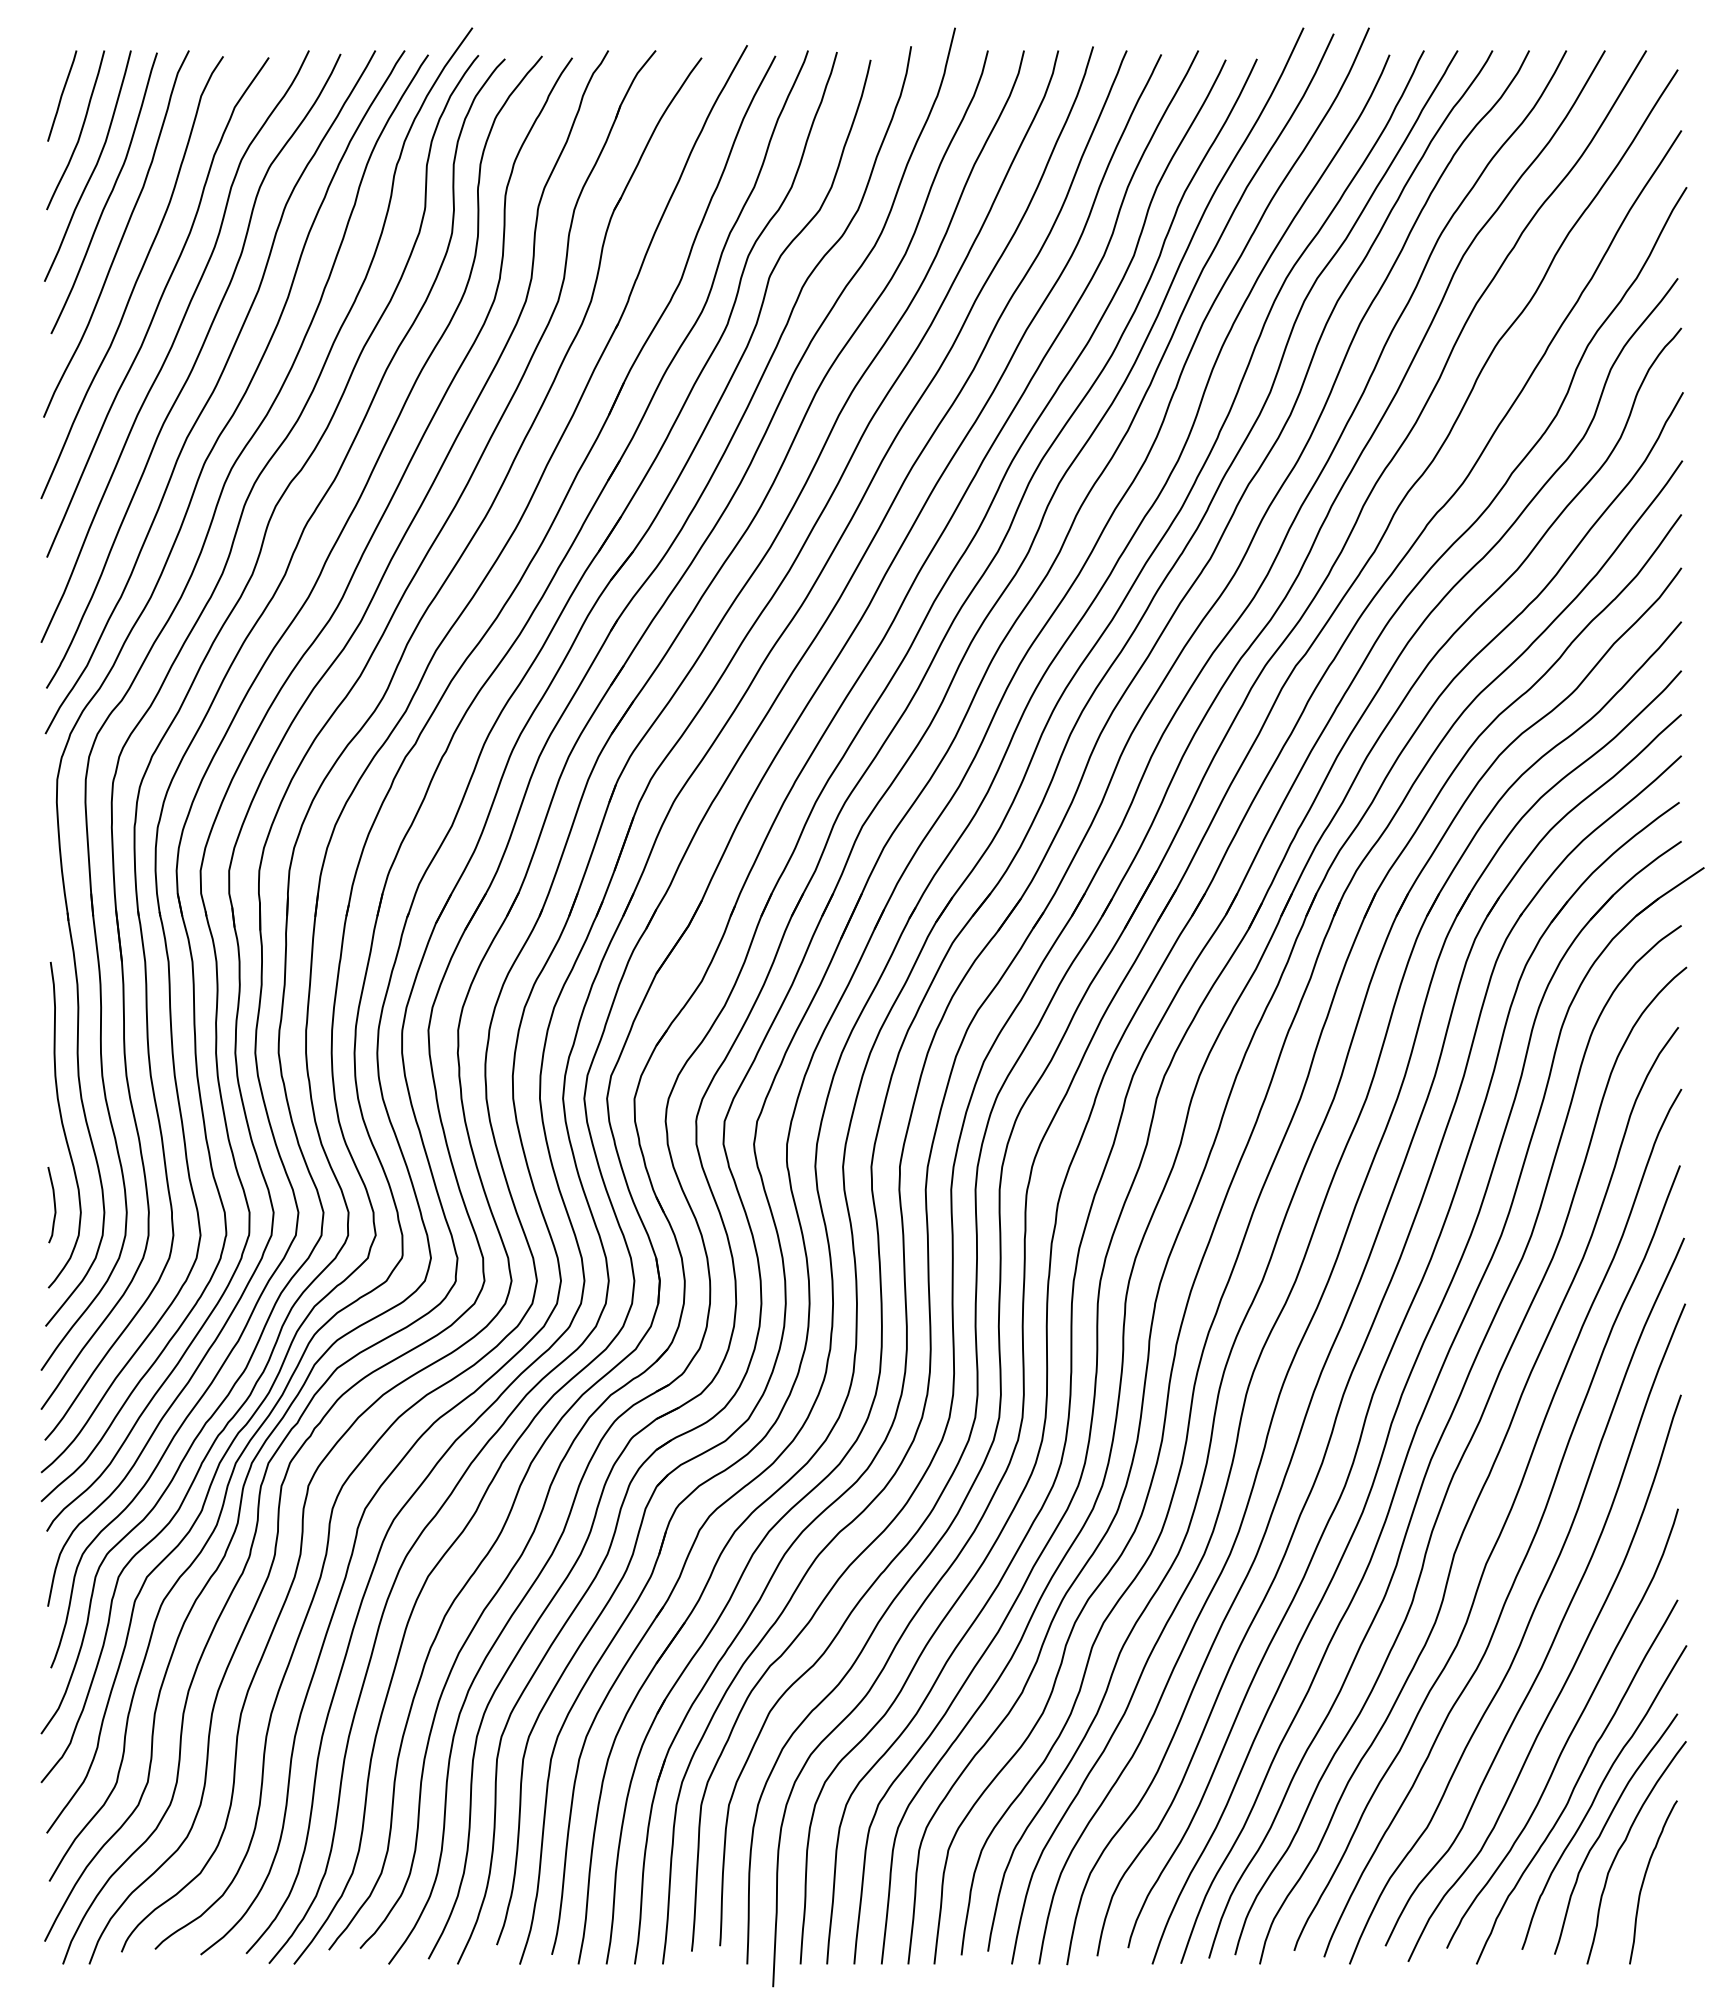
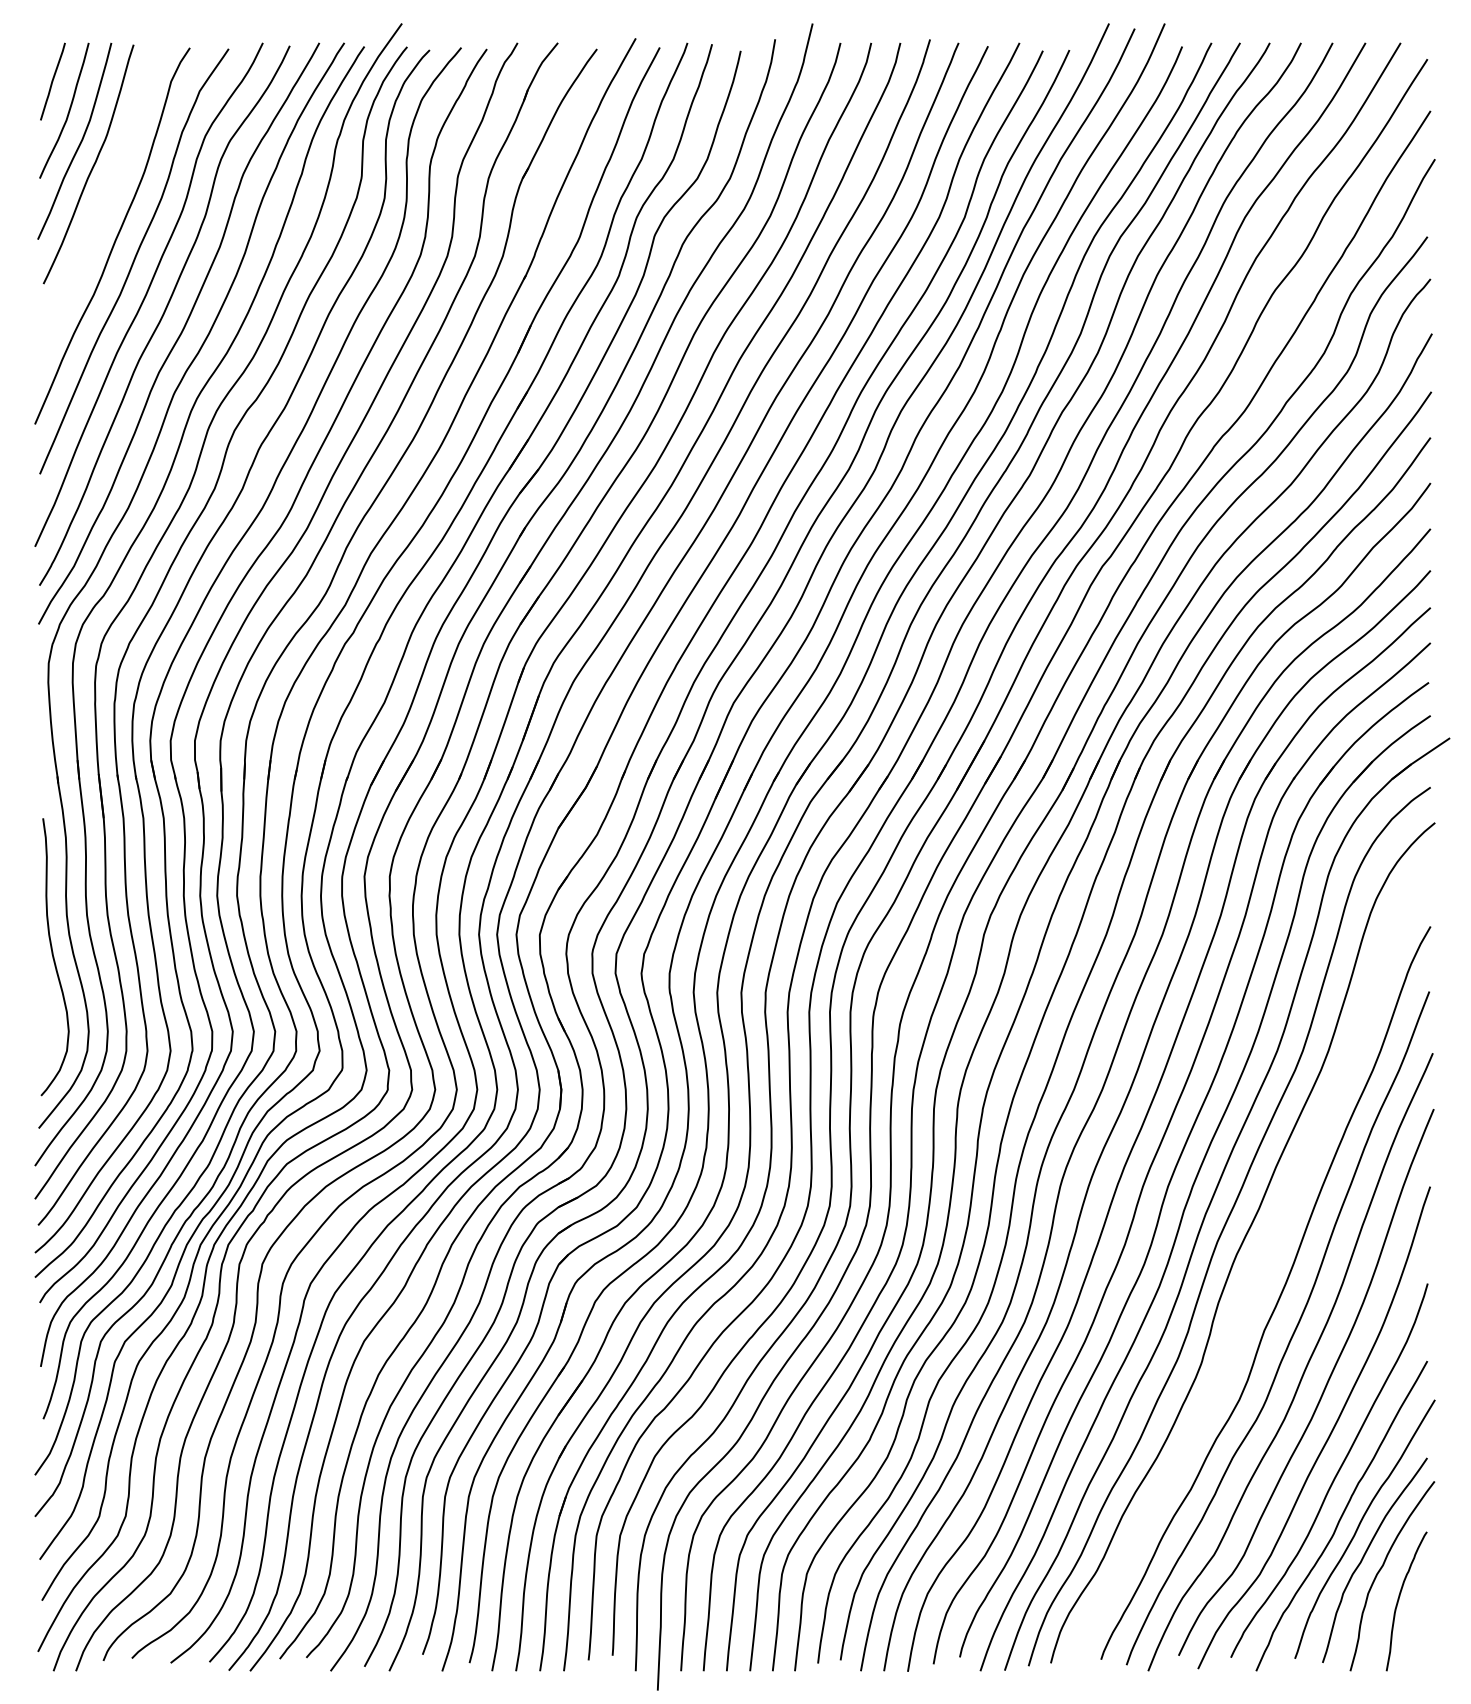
curve: (121, 236) -> (103, 201), removed
curve: (54, 1205) -> (46, 1025), removed
curve: (1476, 1499) -> (1256, 1275), removed

